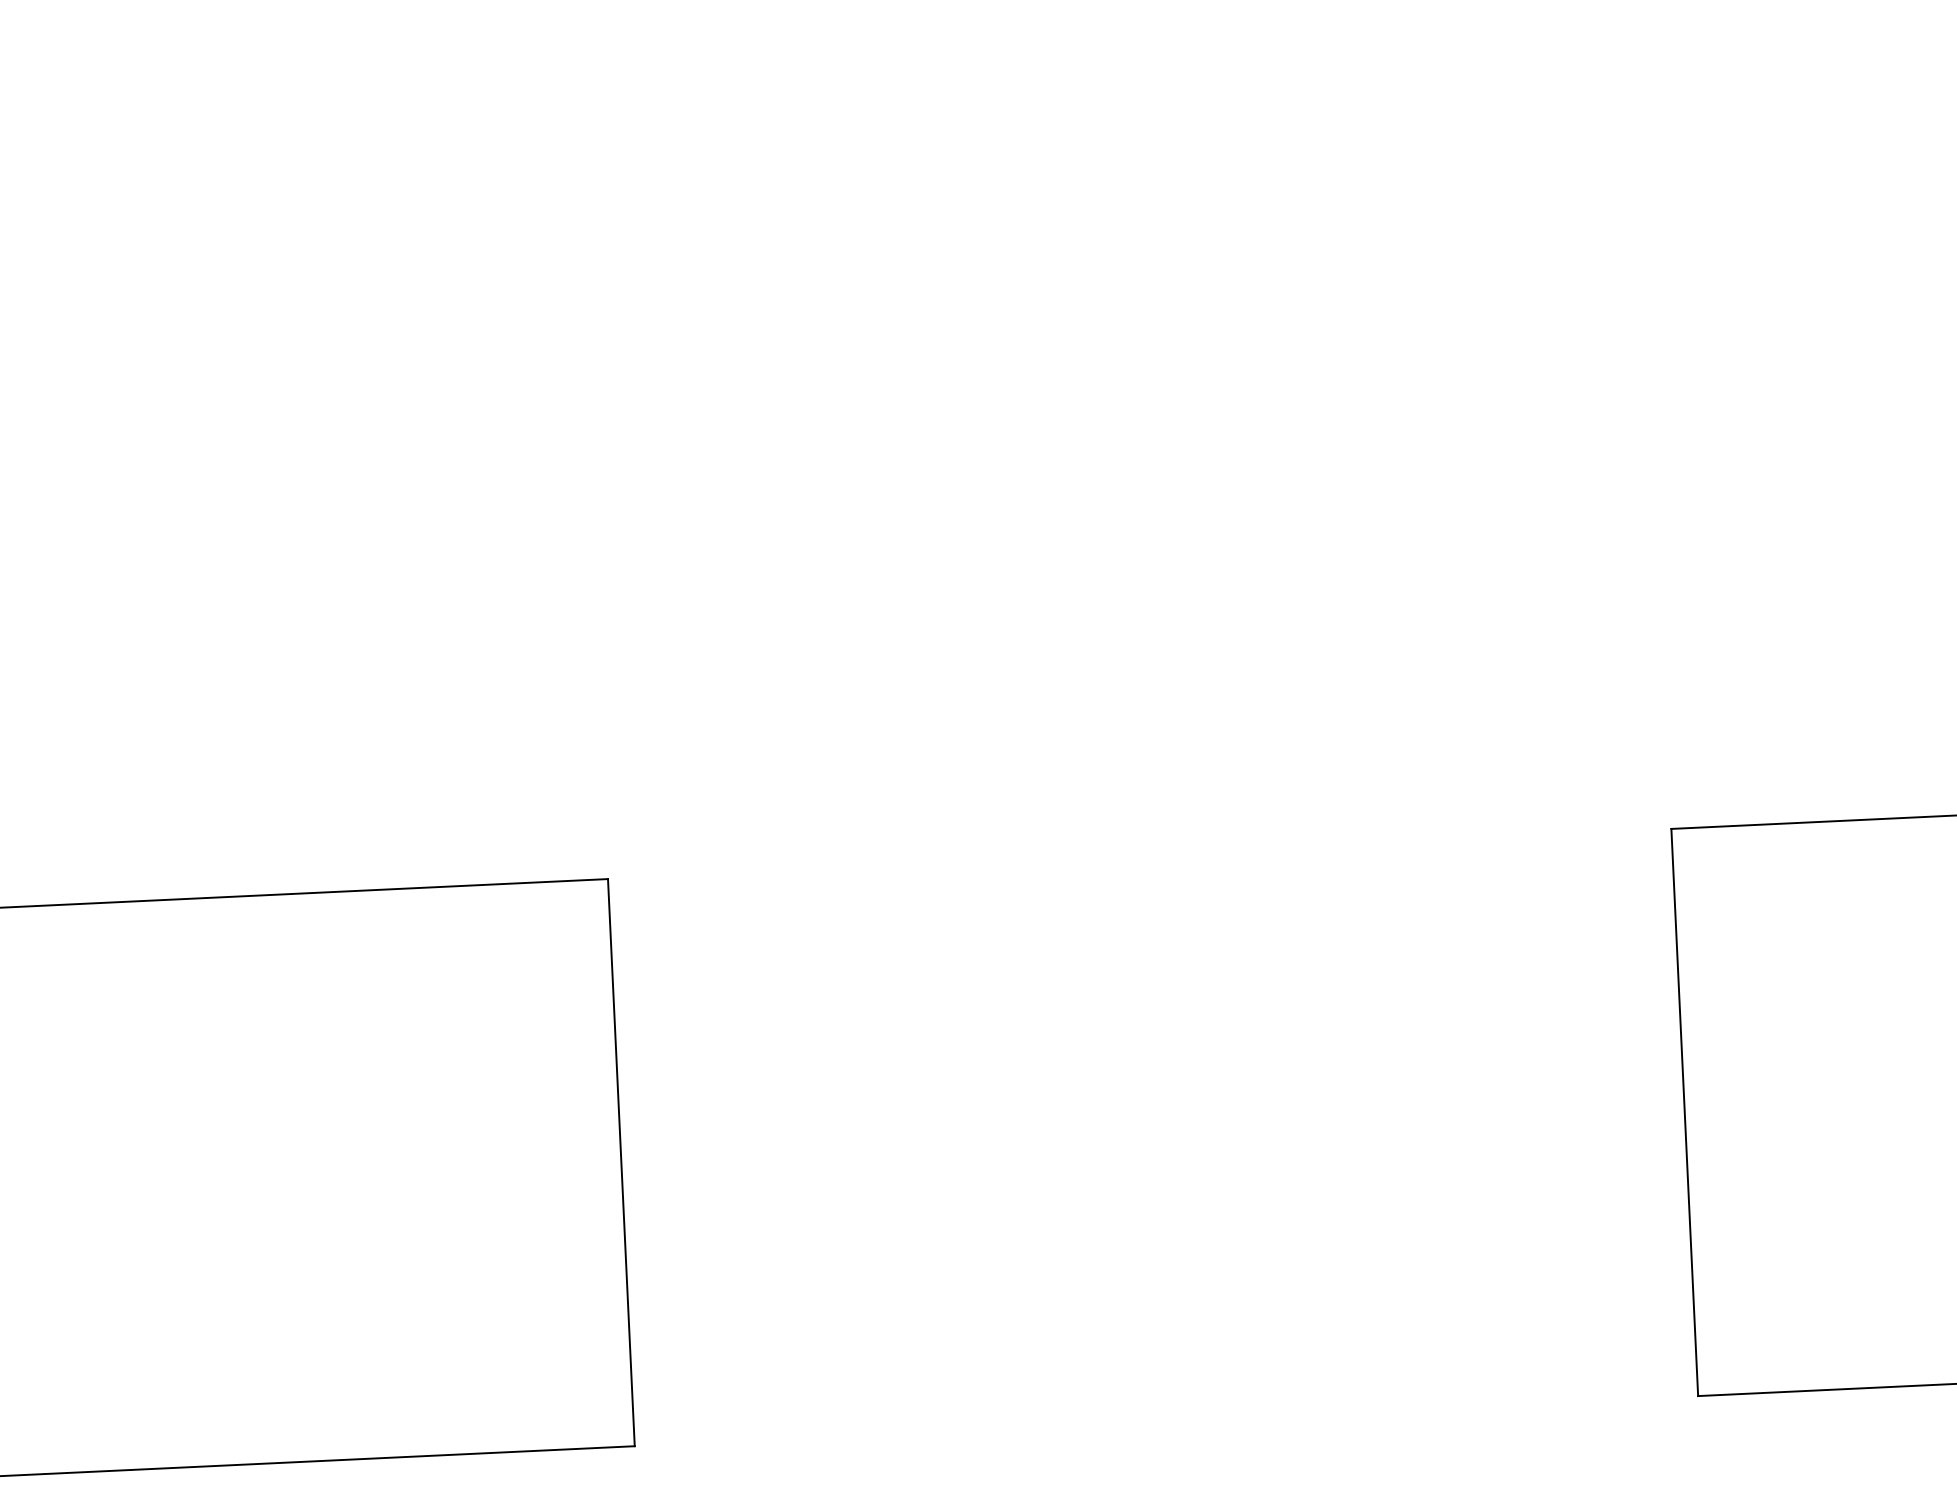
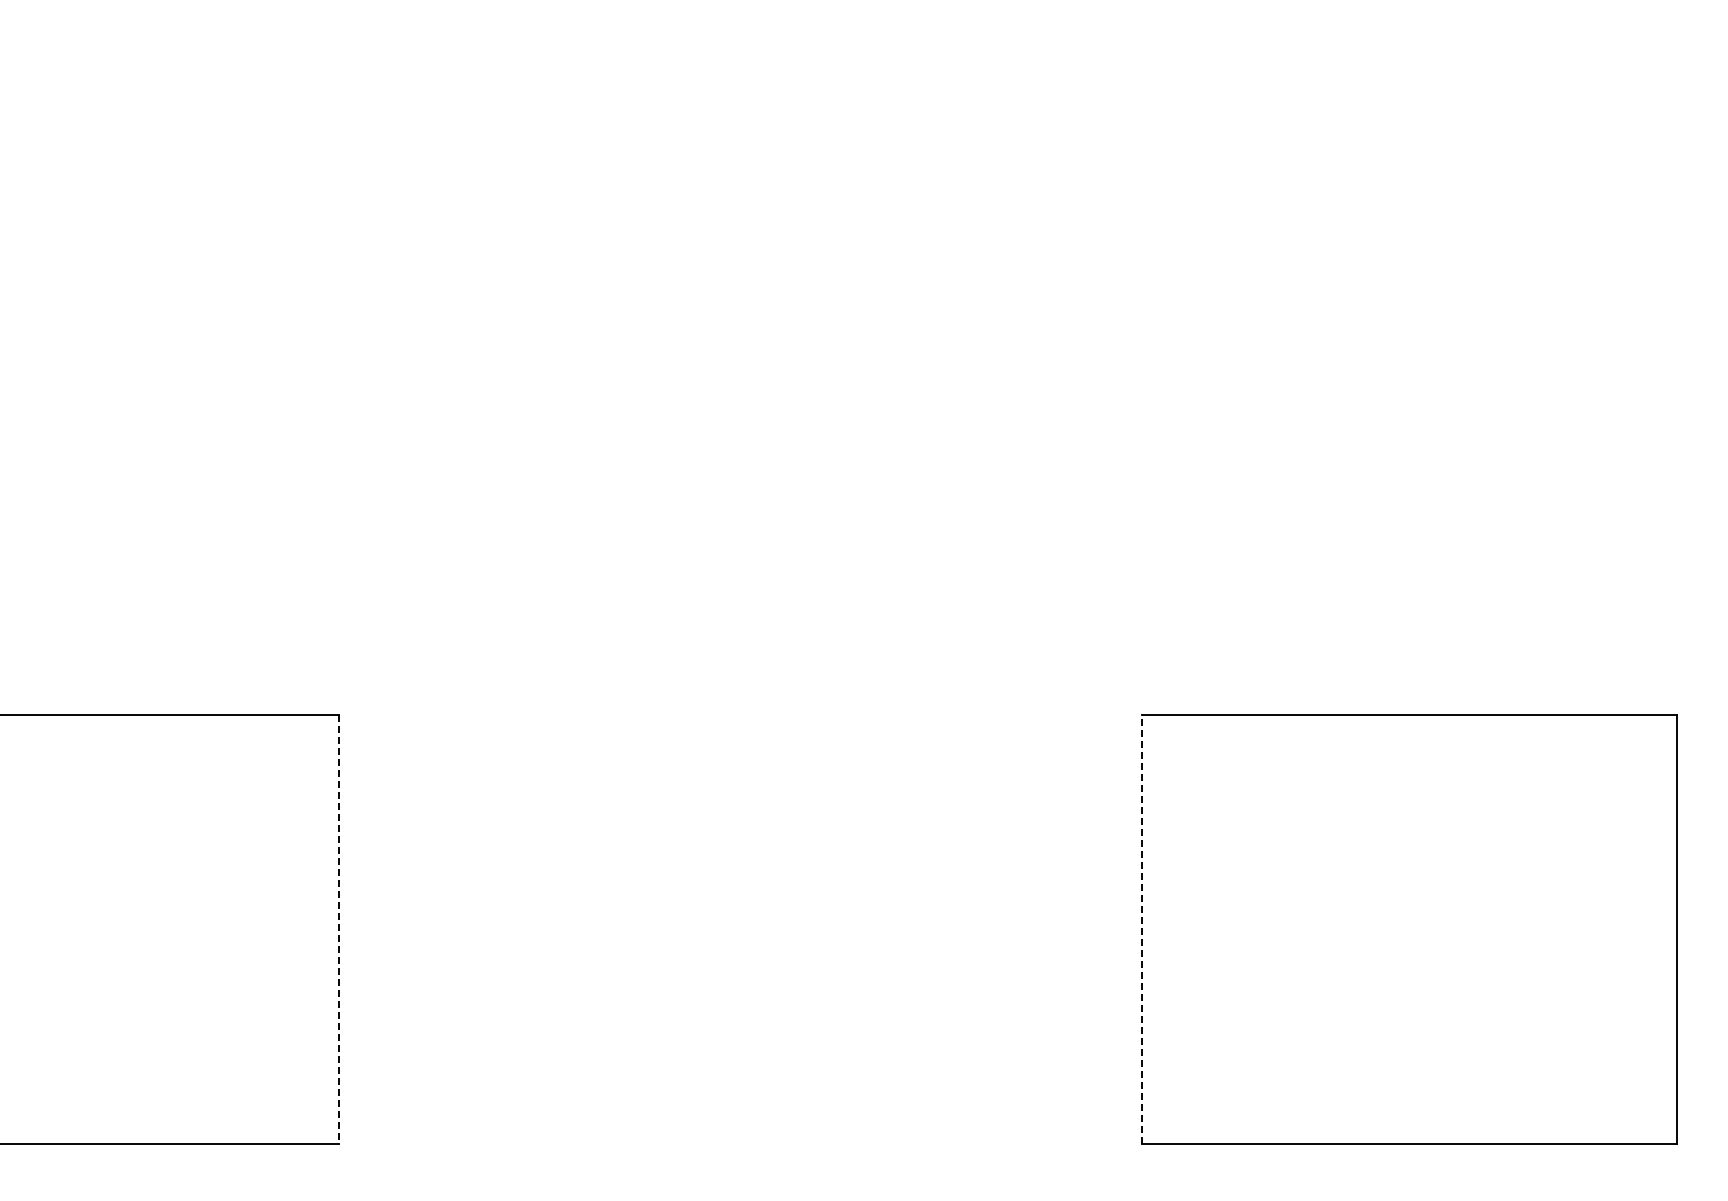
line: (1684, 1111) -> (1141, 928), solid -> dashed
line: (620, 1162) -> (338, 929), solid -> dashed

